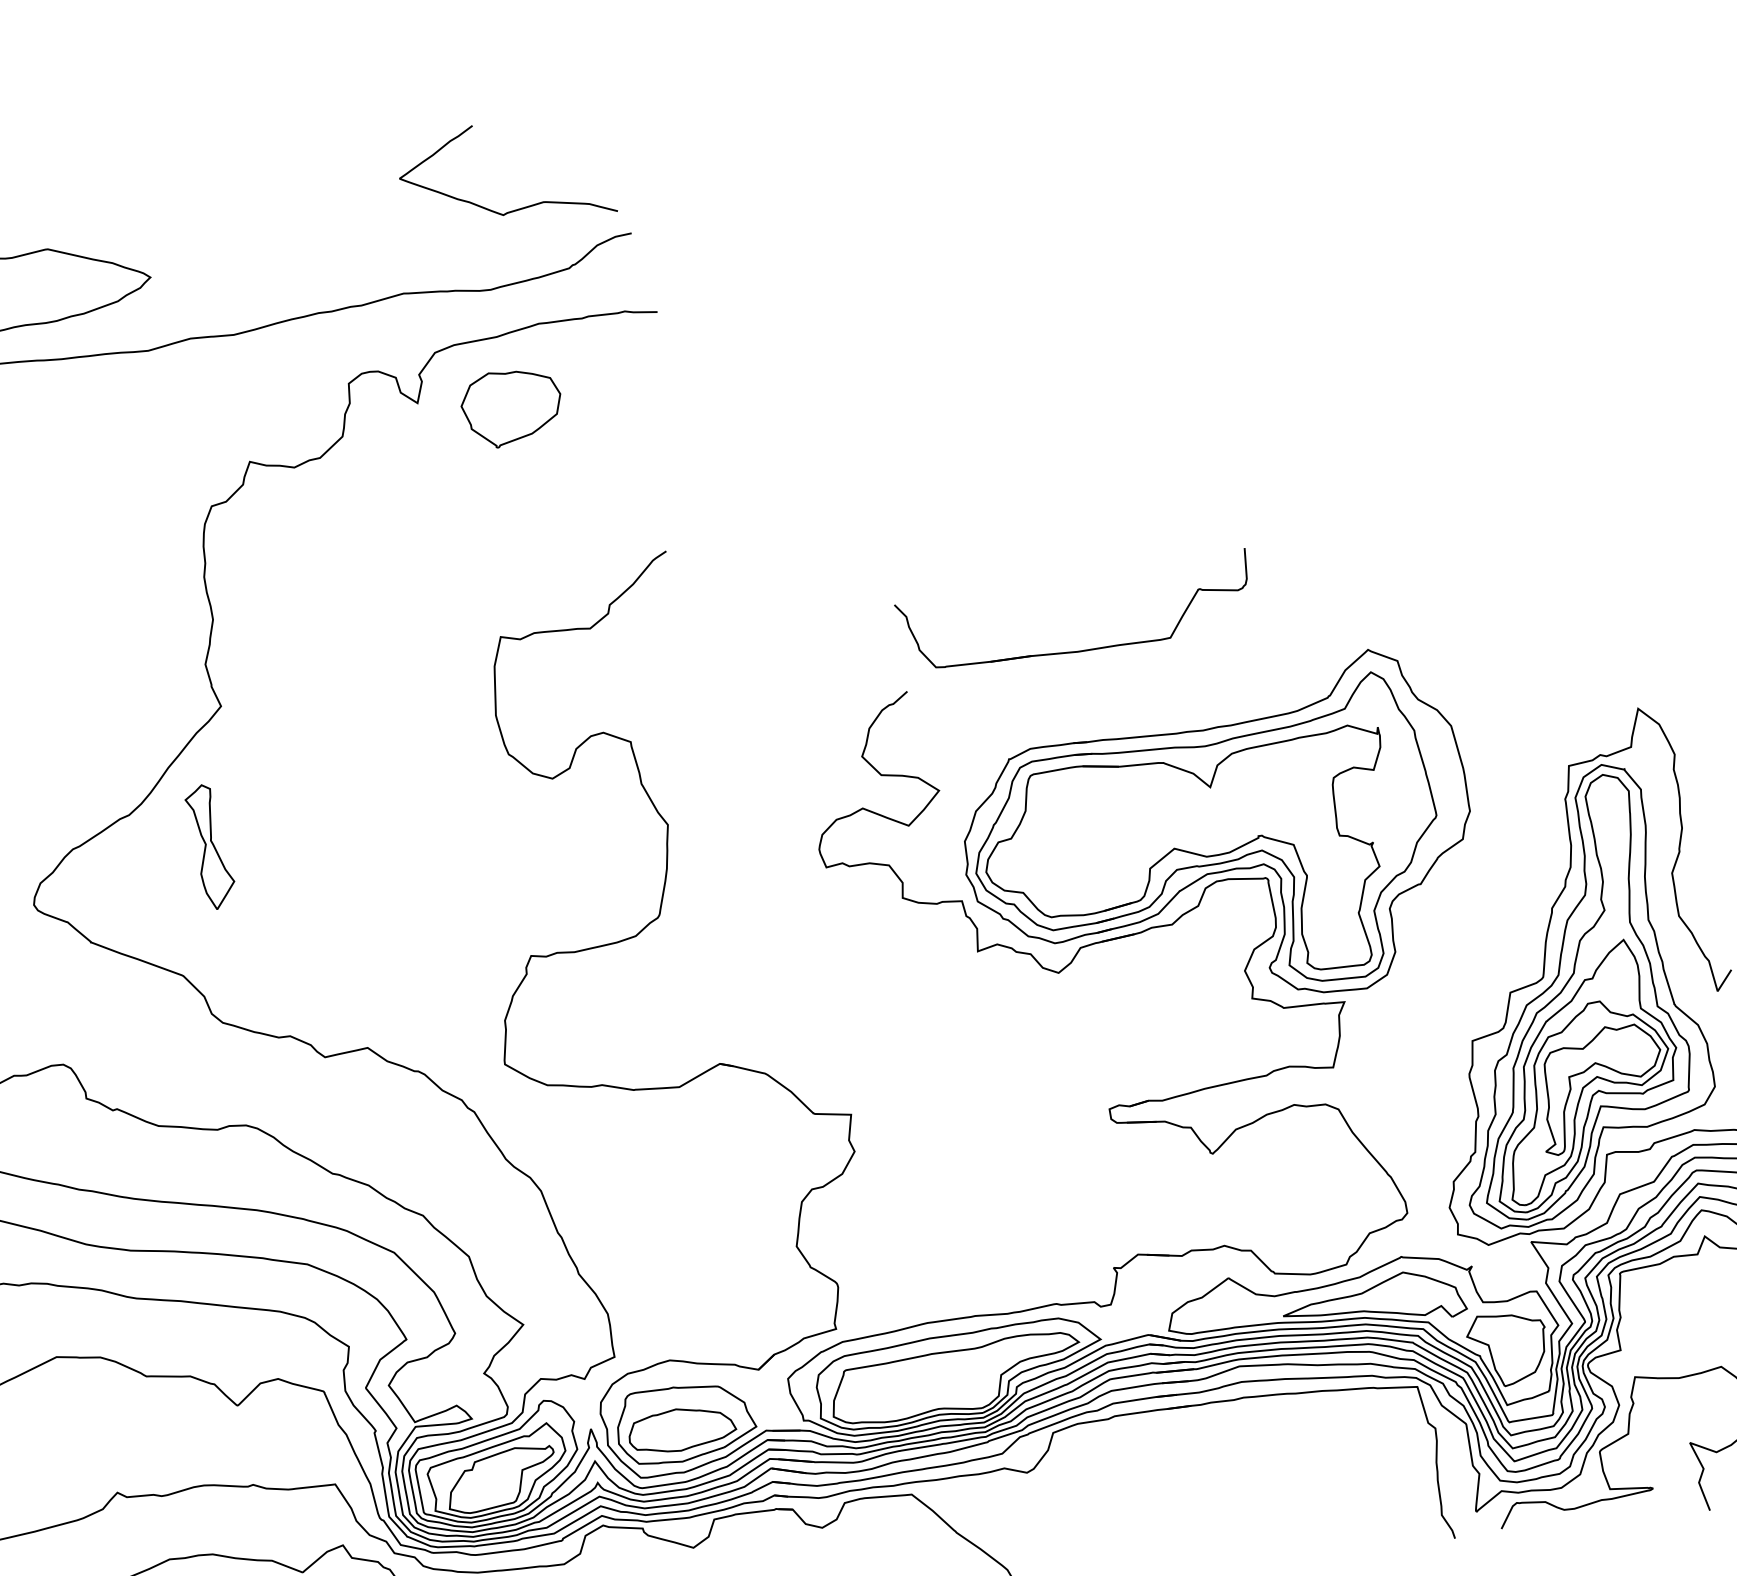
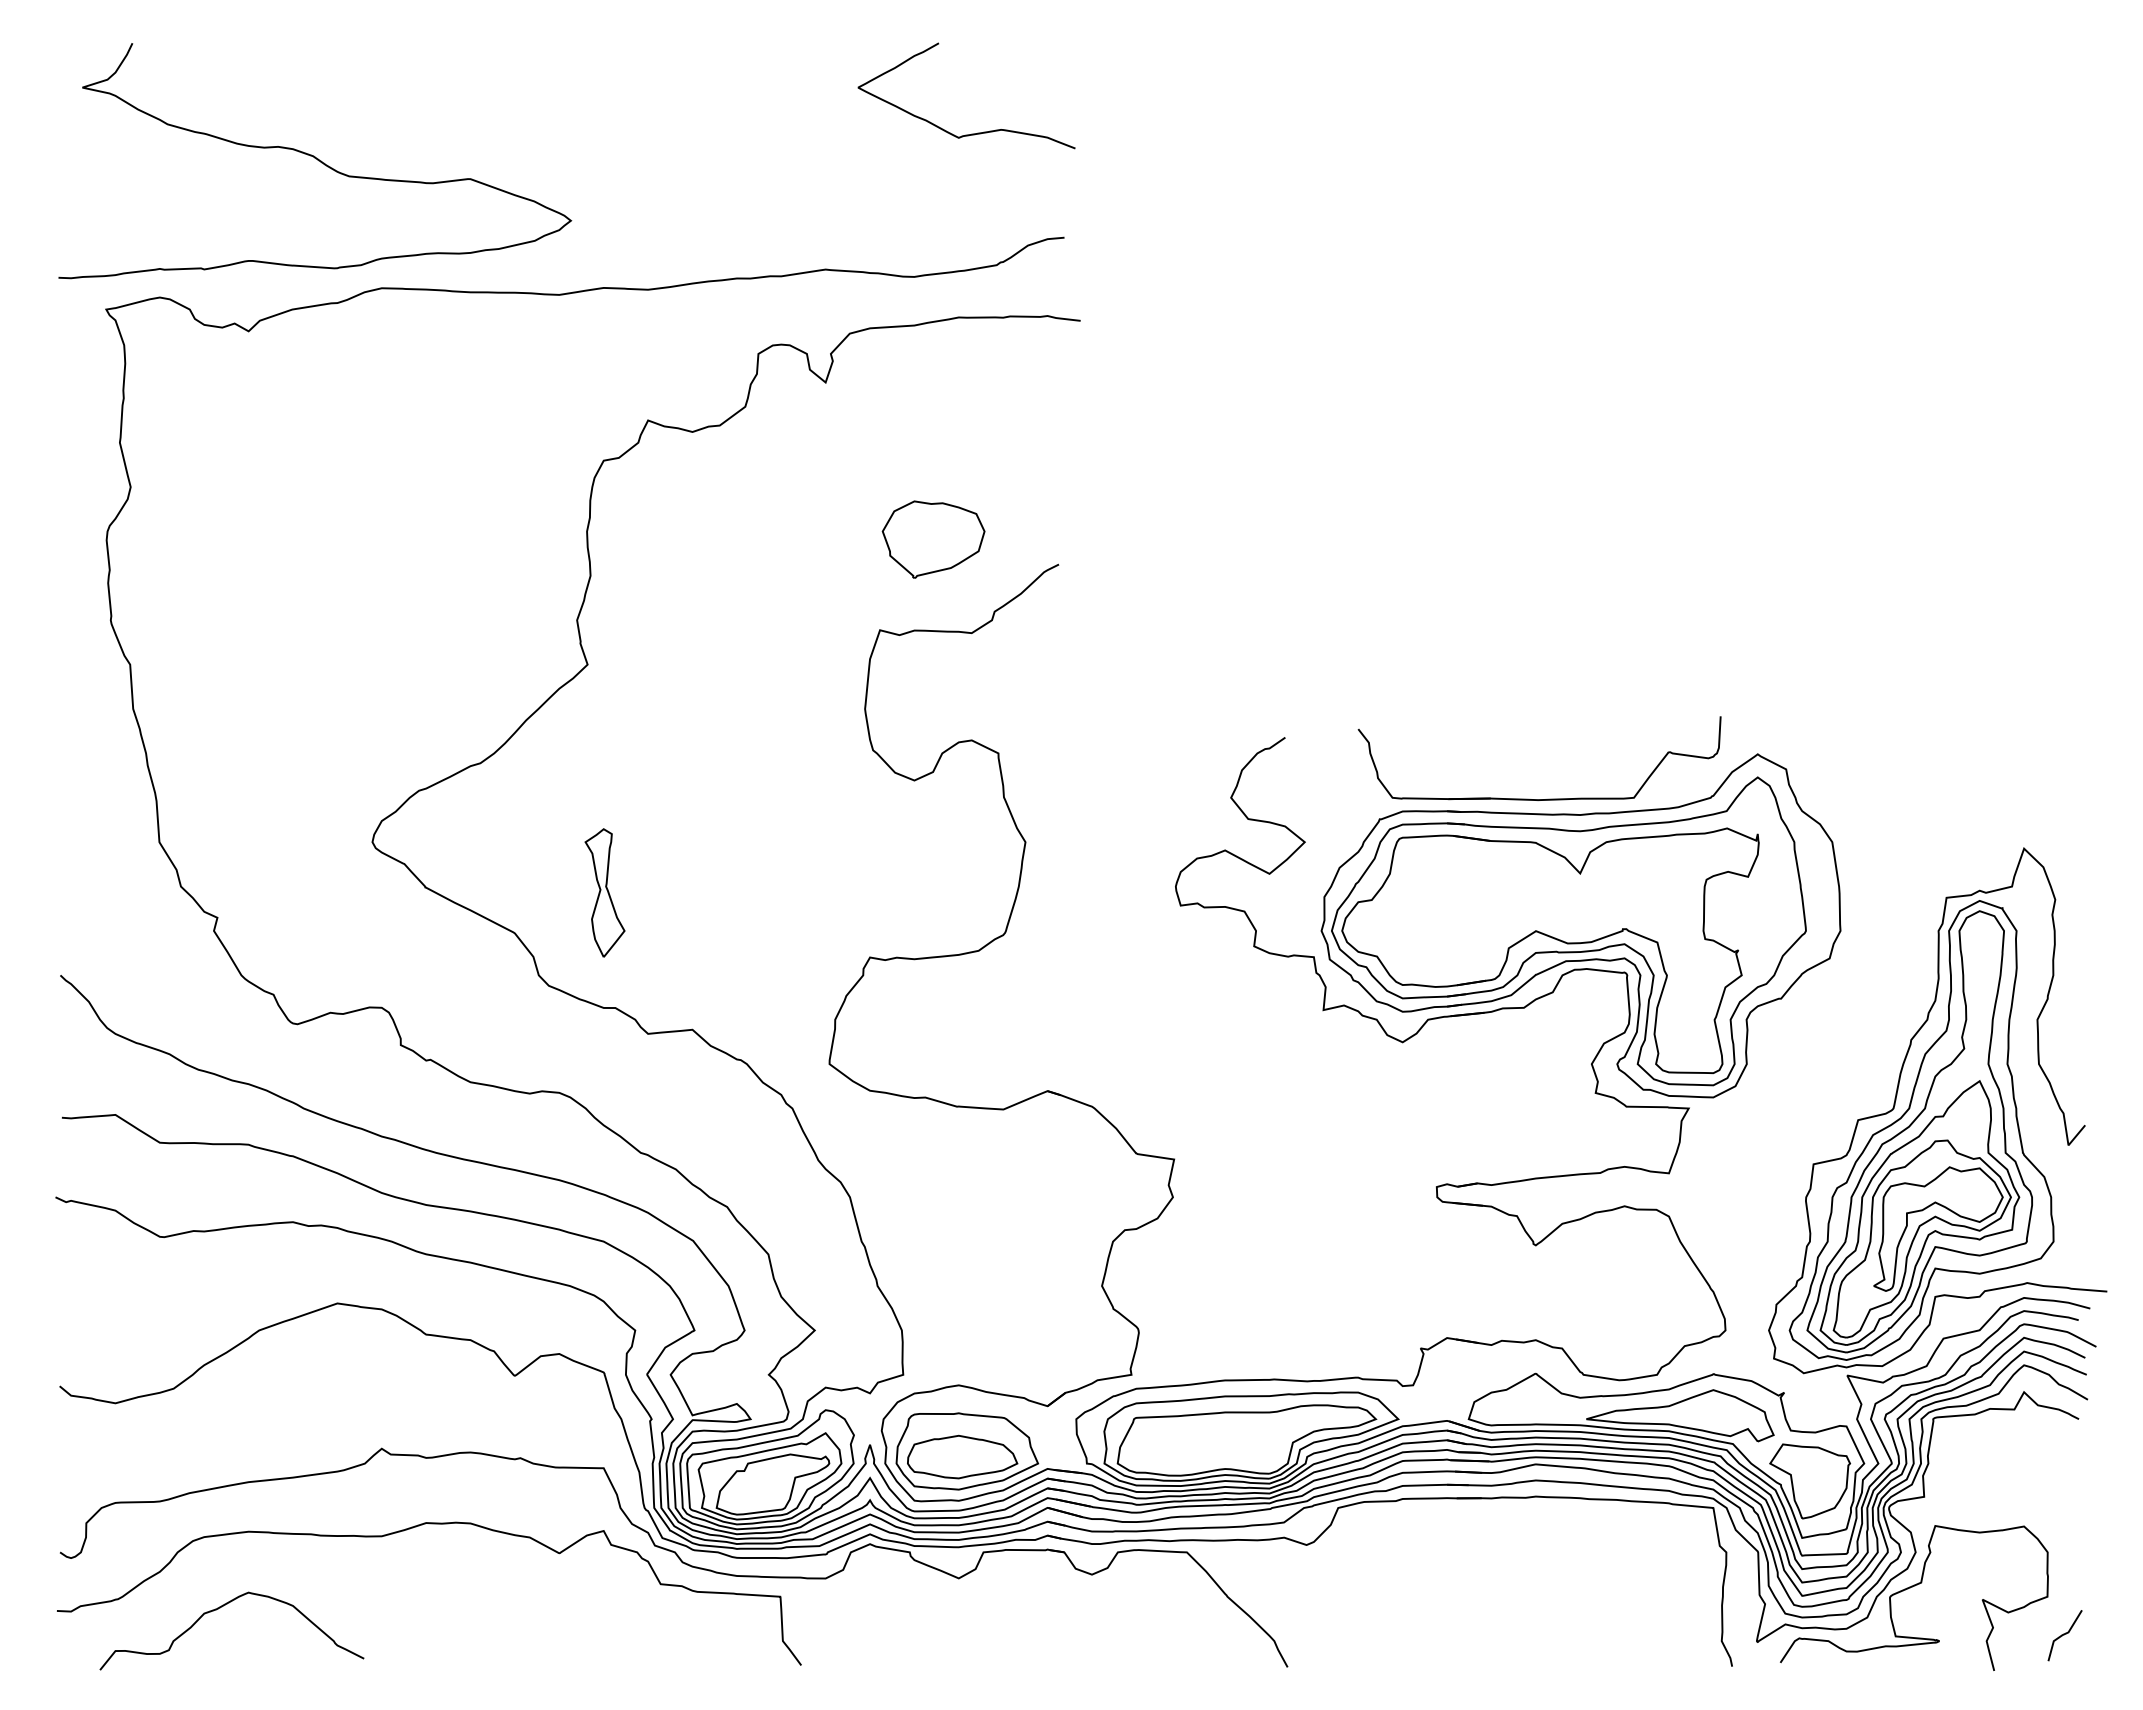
curve: (515, 209) -> (971, 133), moved
part: (511, 408) -> (933, 539), moved
part: (1086, 649) -> (1547, 798), moved
part: (210, 846) -> (604, 892), moved

